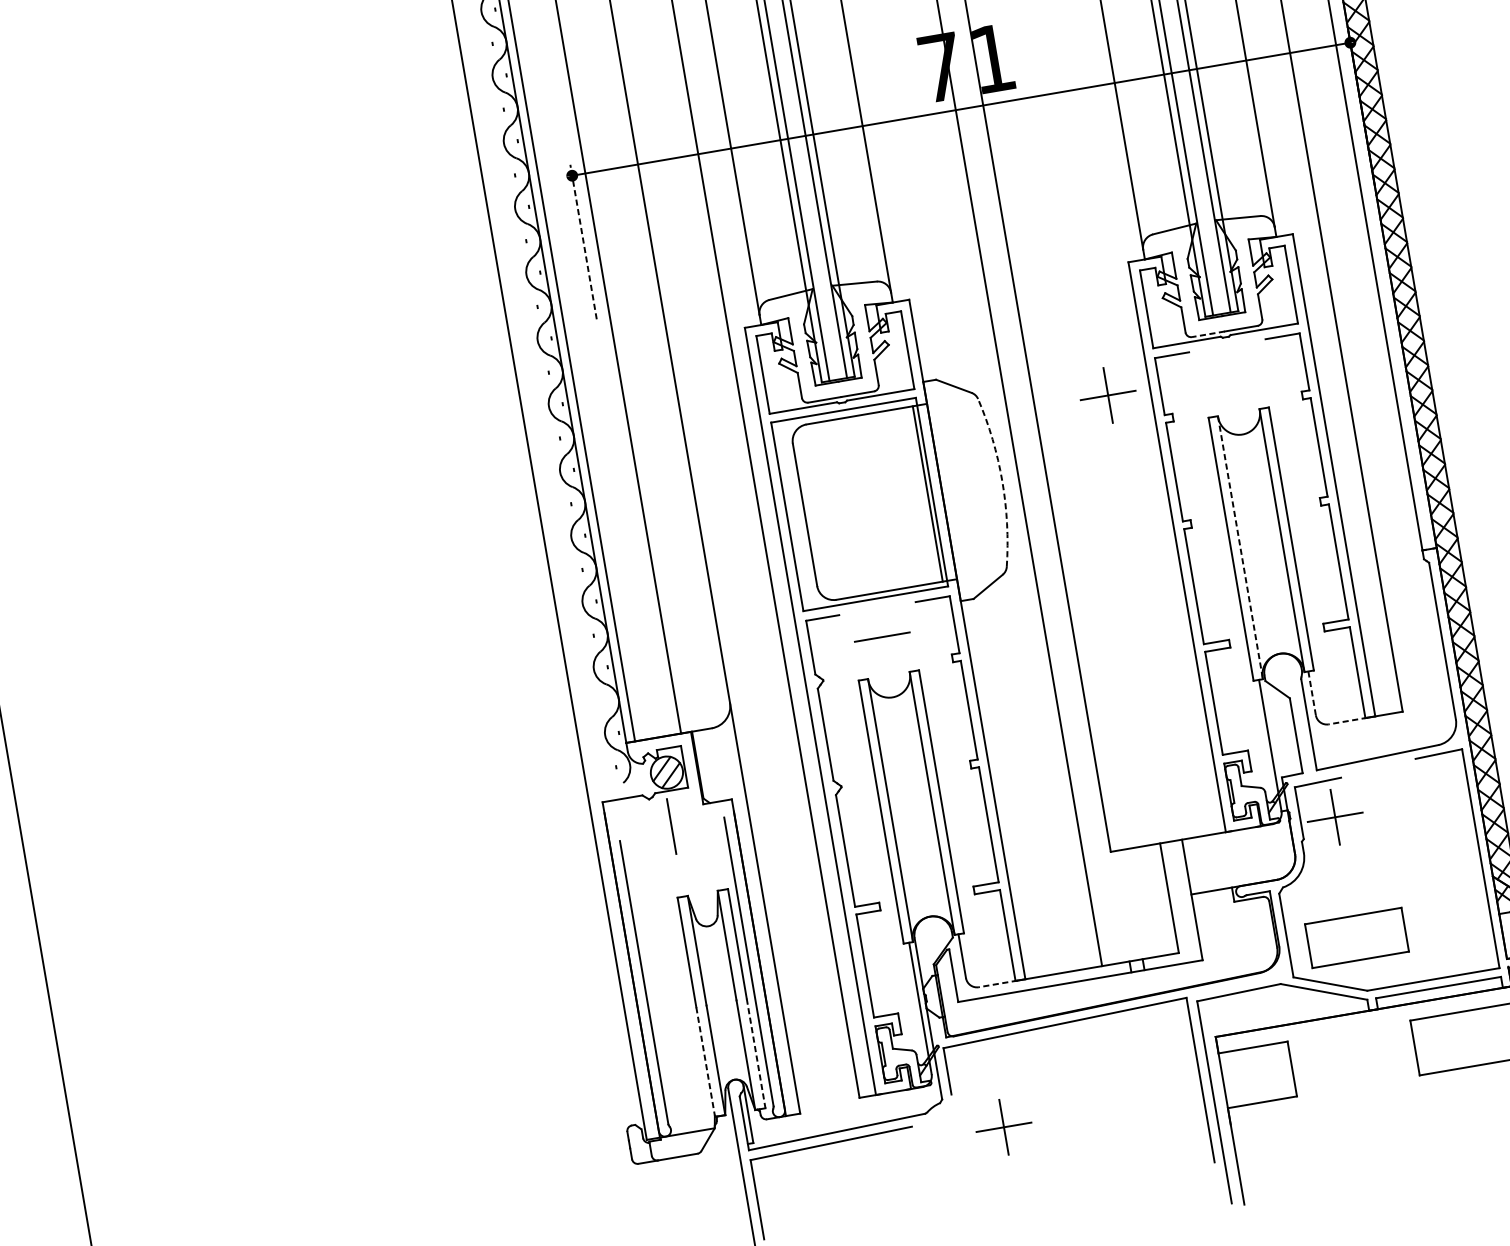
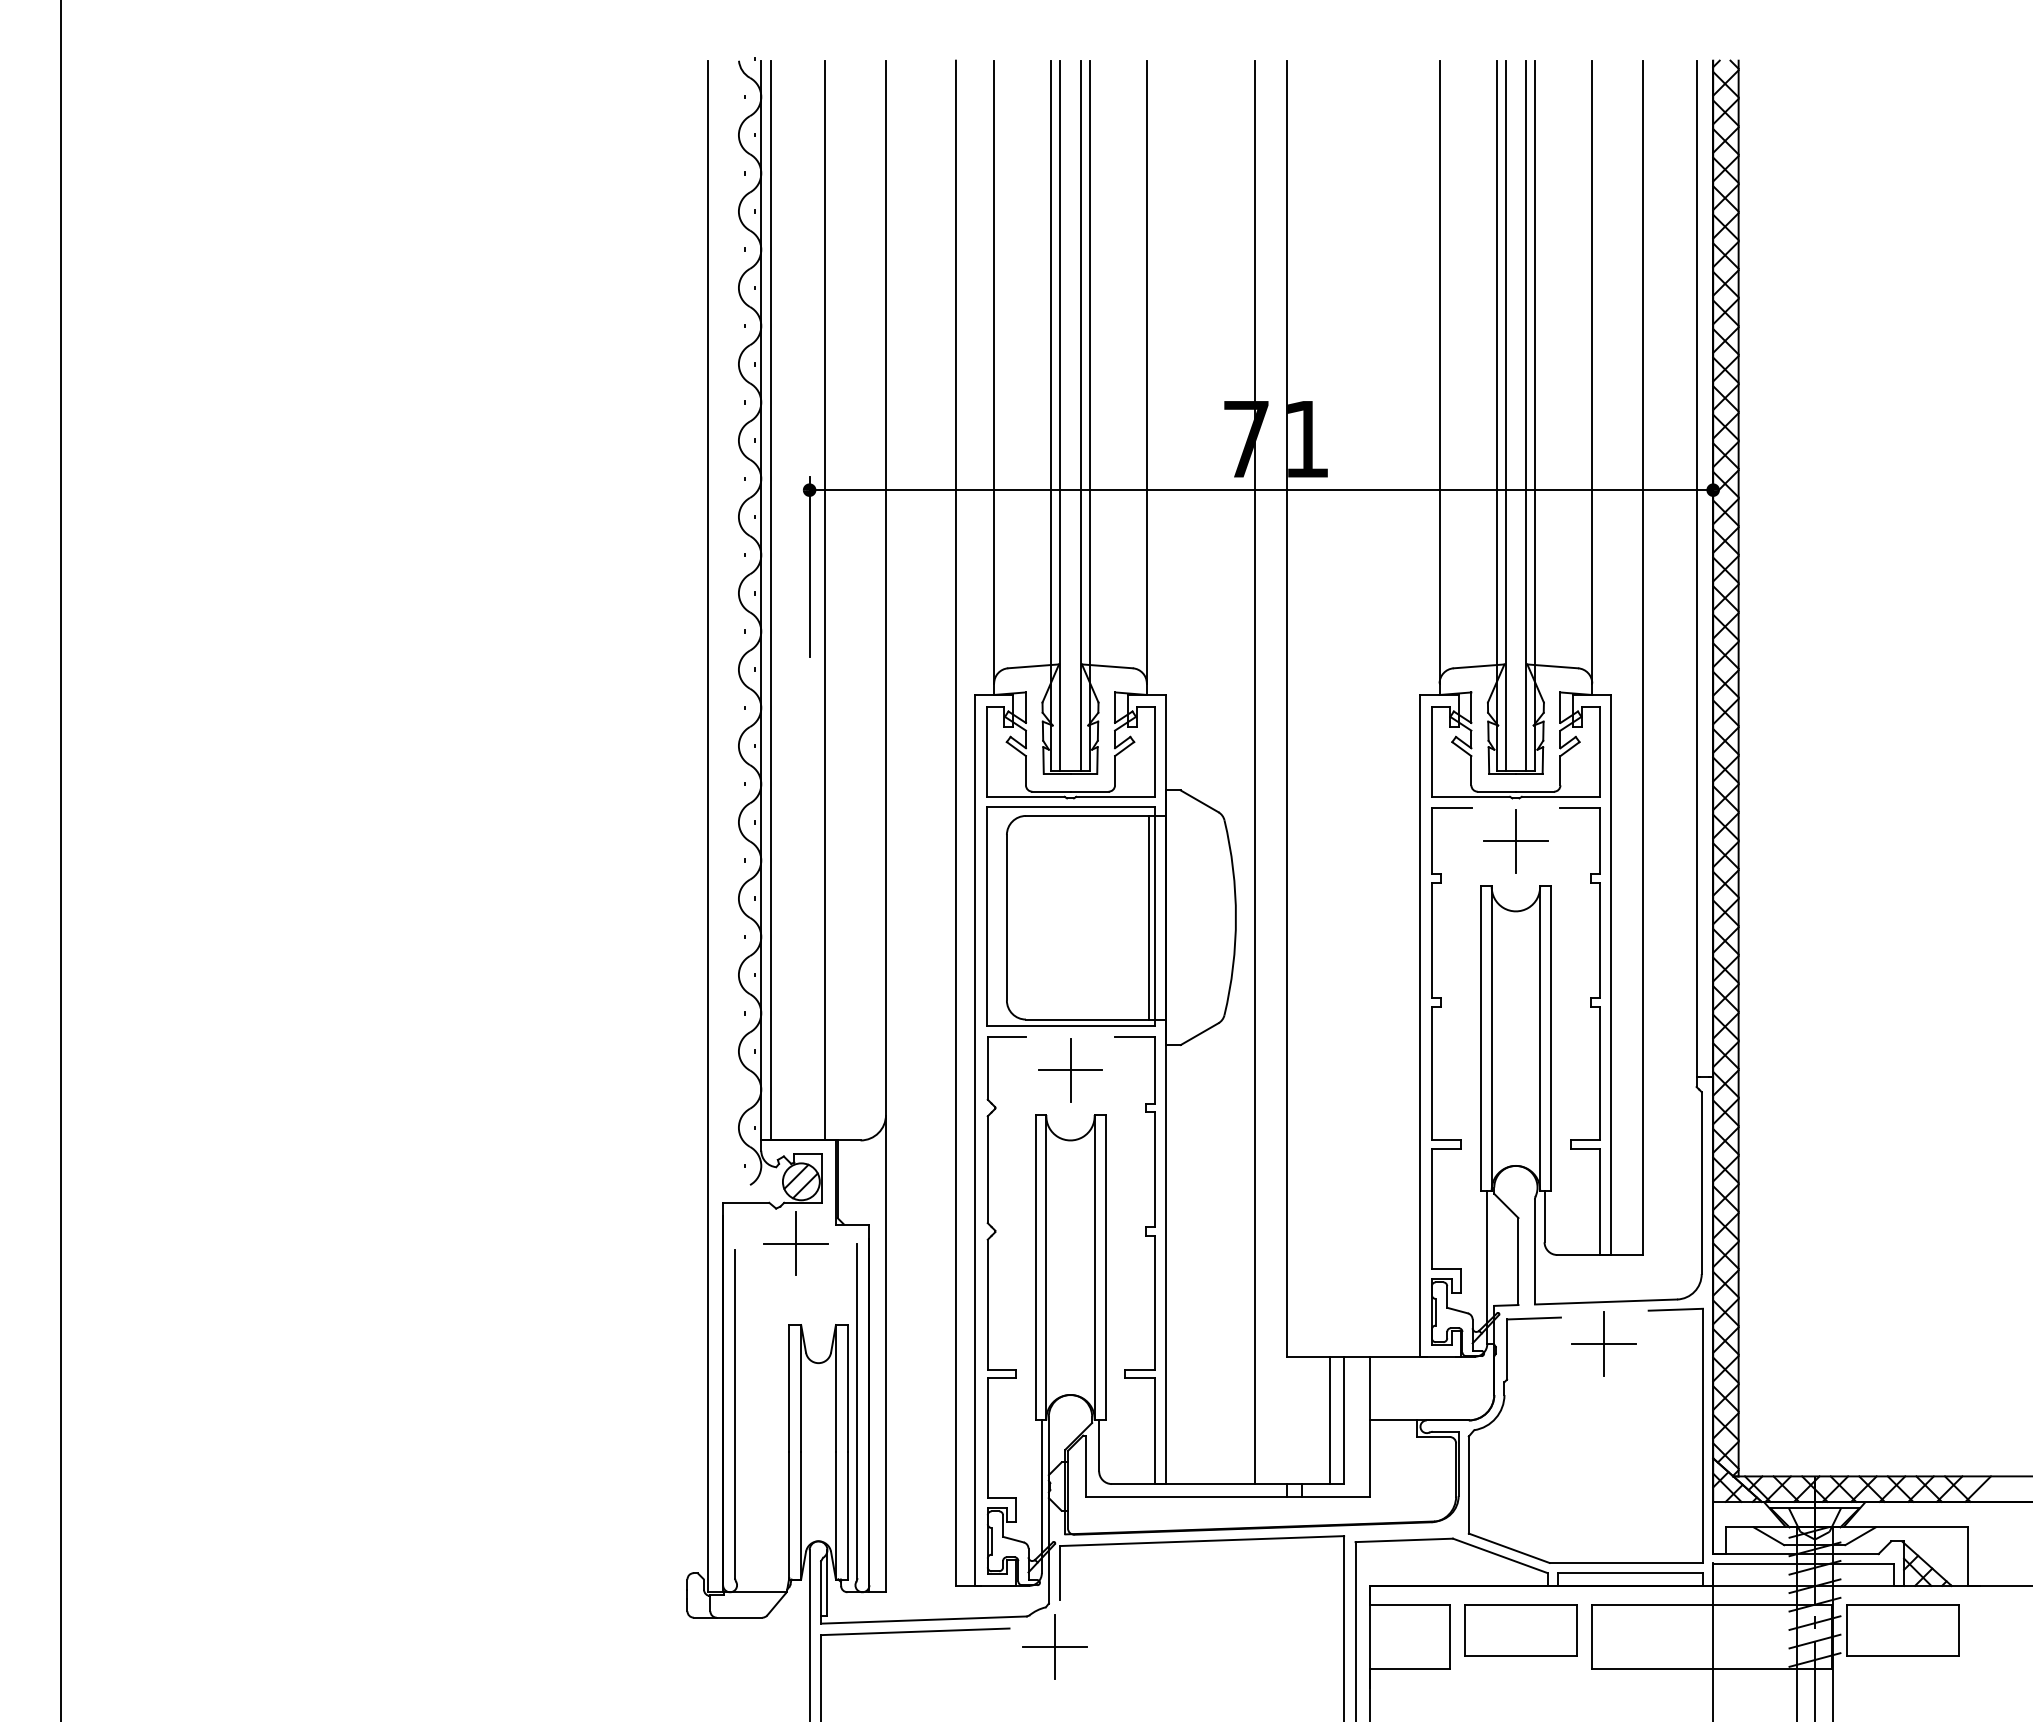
line: (583, 242) -> (809, 567), dashed -> solid
line: (1208, 334) -> (1496, 791), dashed -> solid
part: (1107, 395) -> (1515, 841), moved
arc: (1001, 481) -> (1235, 917), dashed -> solid
line: (1240, 547) -> (1491, 1038), dashed -> solid
line: (882, 637) -> (1070, 1070), added
line: (1312, 693) -> (1544, 1217), dashed -> solid
line: (1347, 721) -> (1579, 1255), dashed -> solid
part: (1334, 816) -> (1603, 1343), moved
line: (671, 826) -> (796, 1243), added
line: (1157, 900) -> (1330, 1420), added
part: (1356, 938) -> (1520, 1630), moved
line: (998, 984) -> (1134, 1484), dashed -> solid
line: (755, 1053) -> (847, 1515), dashed -> solid
line: (705, 1061) -> (789, 1515), dashed -> solid
part: (1003, 1127) -> (1054, 1646), moved

